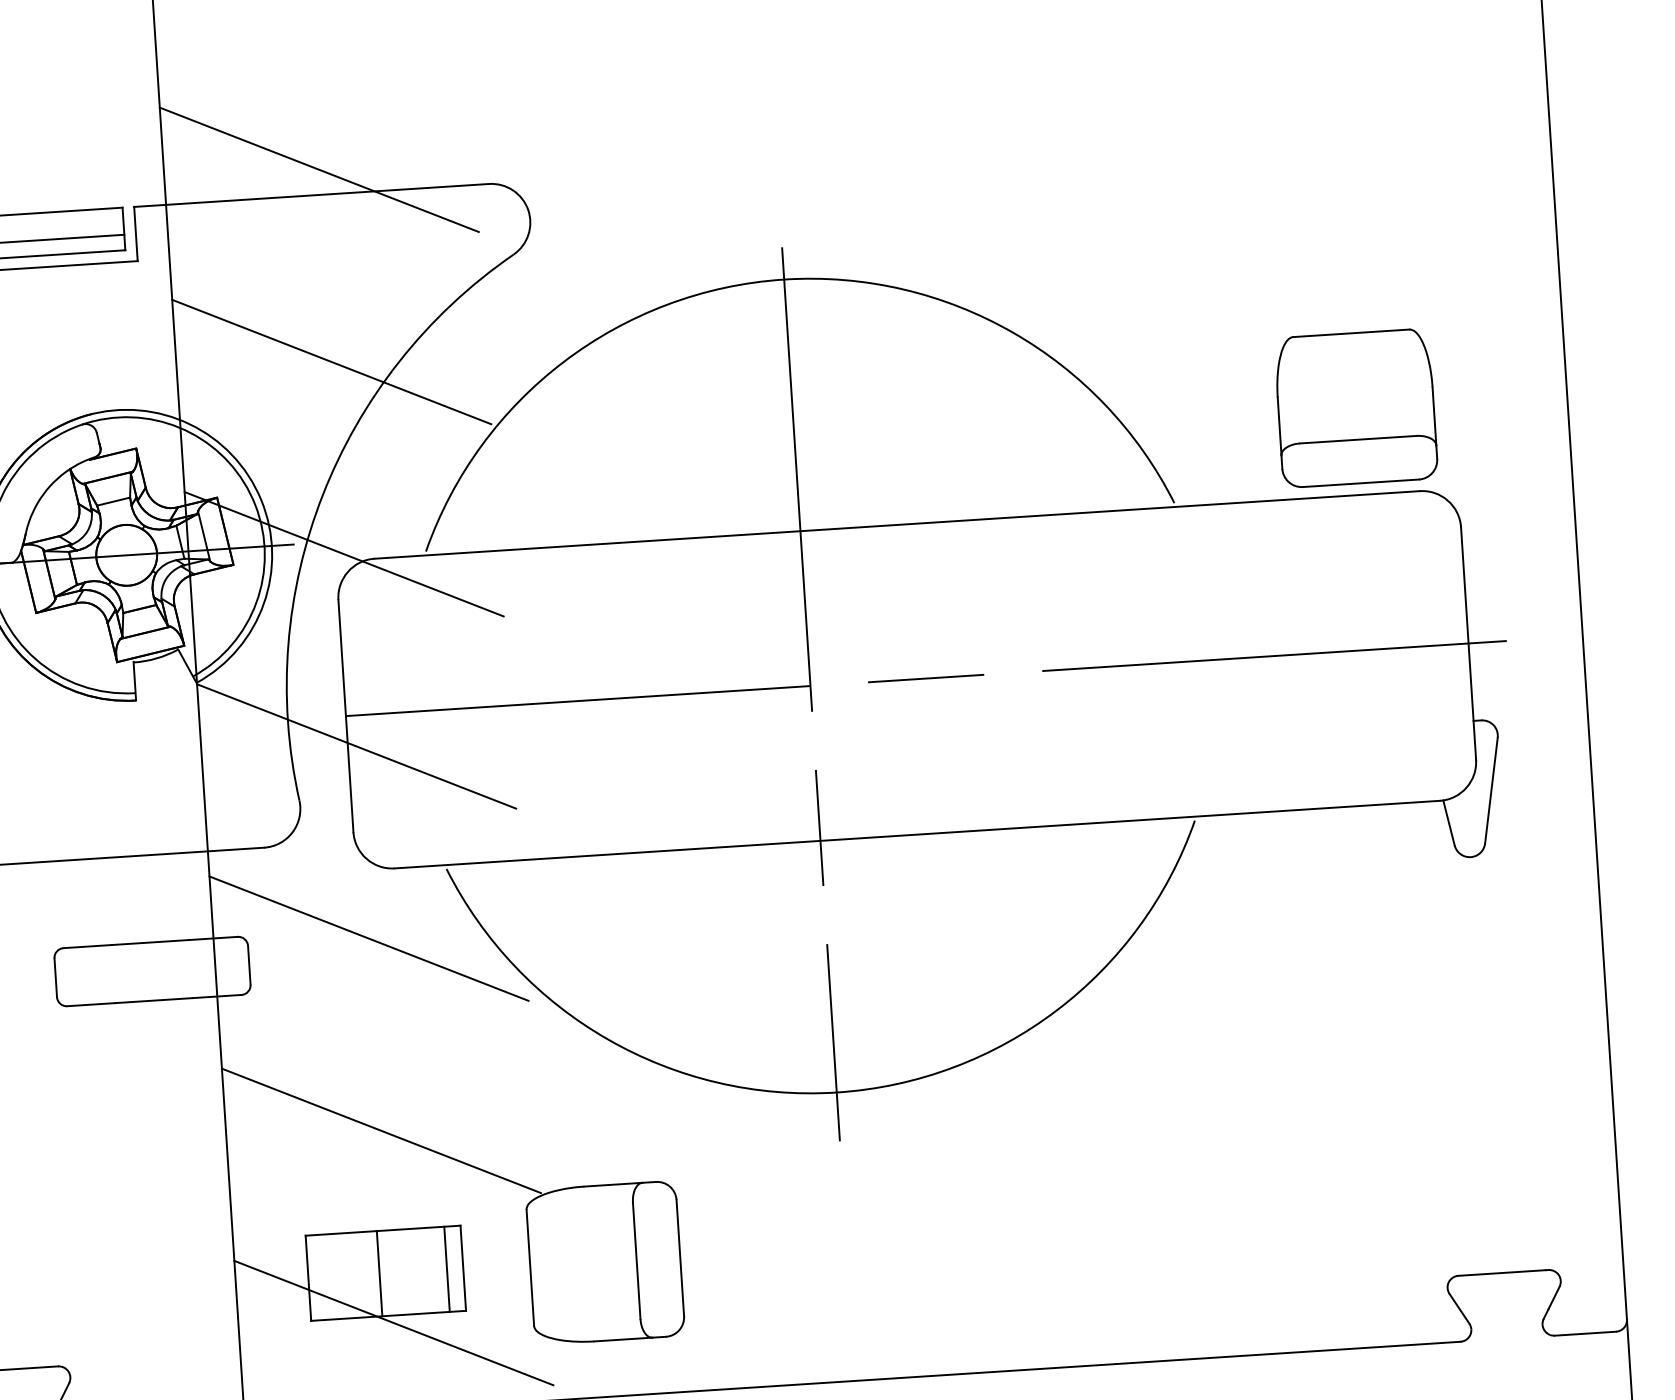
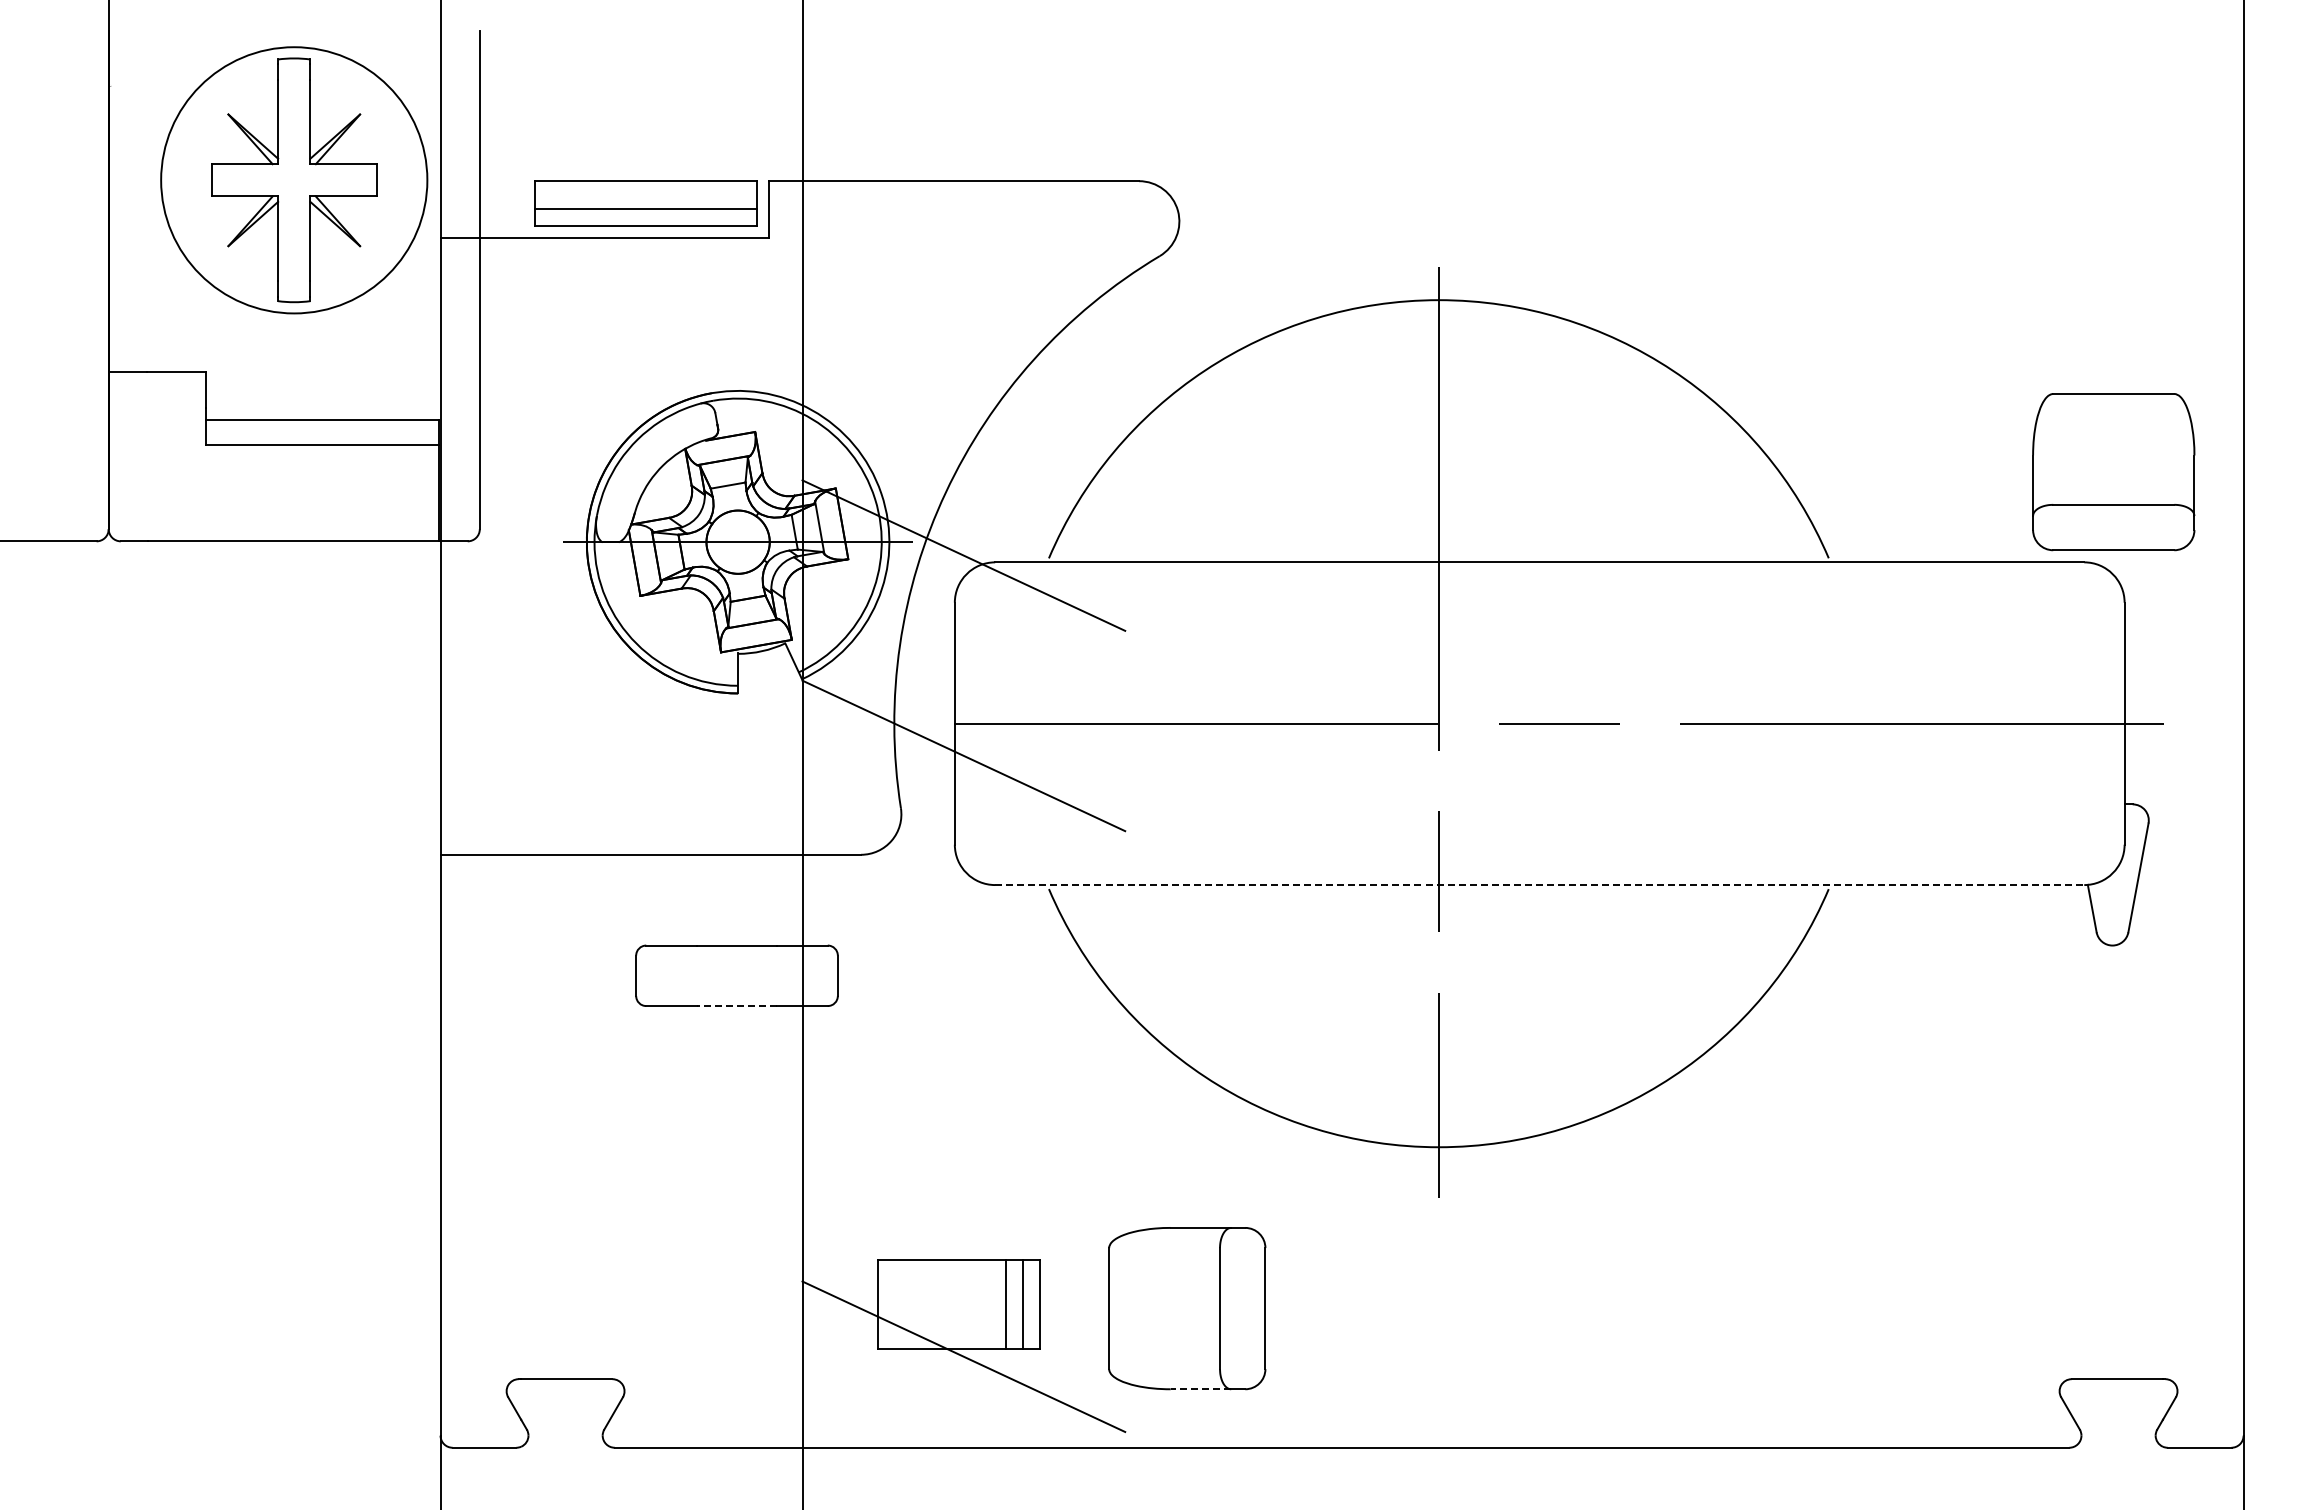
line: (318, 169) -> (963, 154), removed
line: (331, 362) -> (963, 355), removed
part: (1355, 408) -> (2113, 472), moved
line: (917, 835) -> (1539, 885), solid -> dashed
line: (368, 937) -> (963, 955), removed
line: (153, 1001) -> (736, 1006), solid -> dashed
line: (381, 1130) -> (963, 1156), removed
line: (379, 1273) -> (1006, 1304), moved
line: (623, 1339) -> (1200, 1389), solid -> dashed

